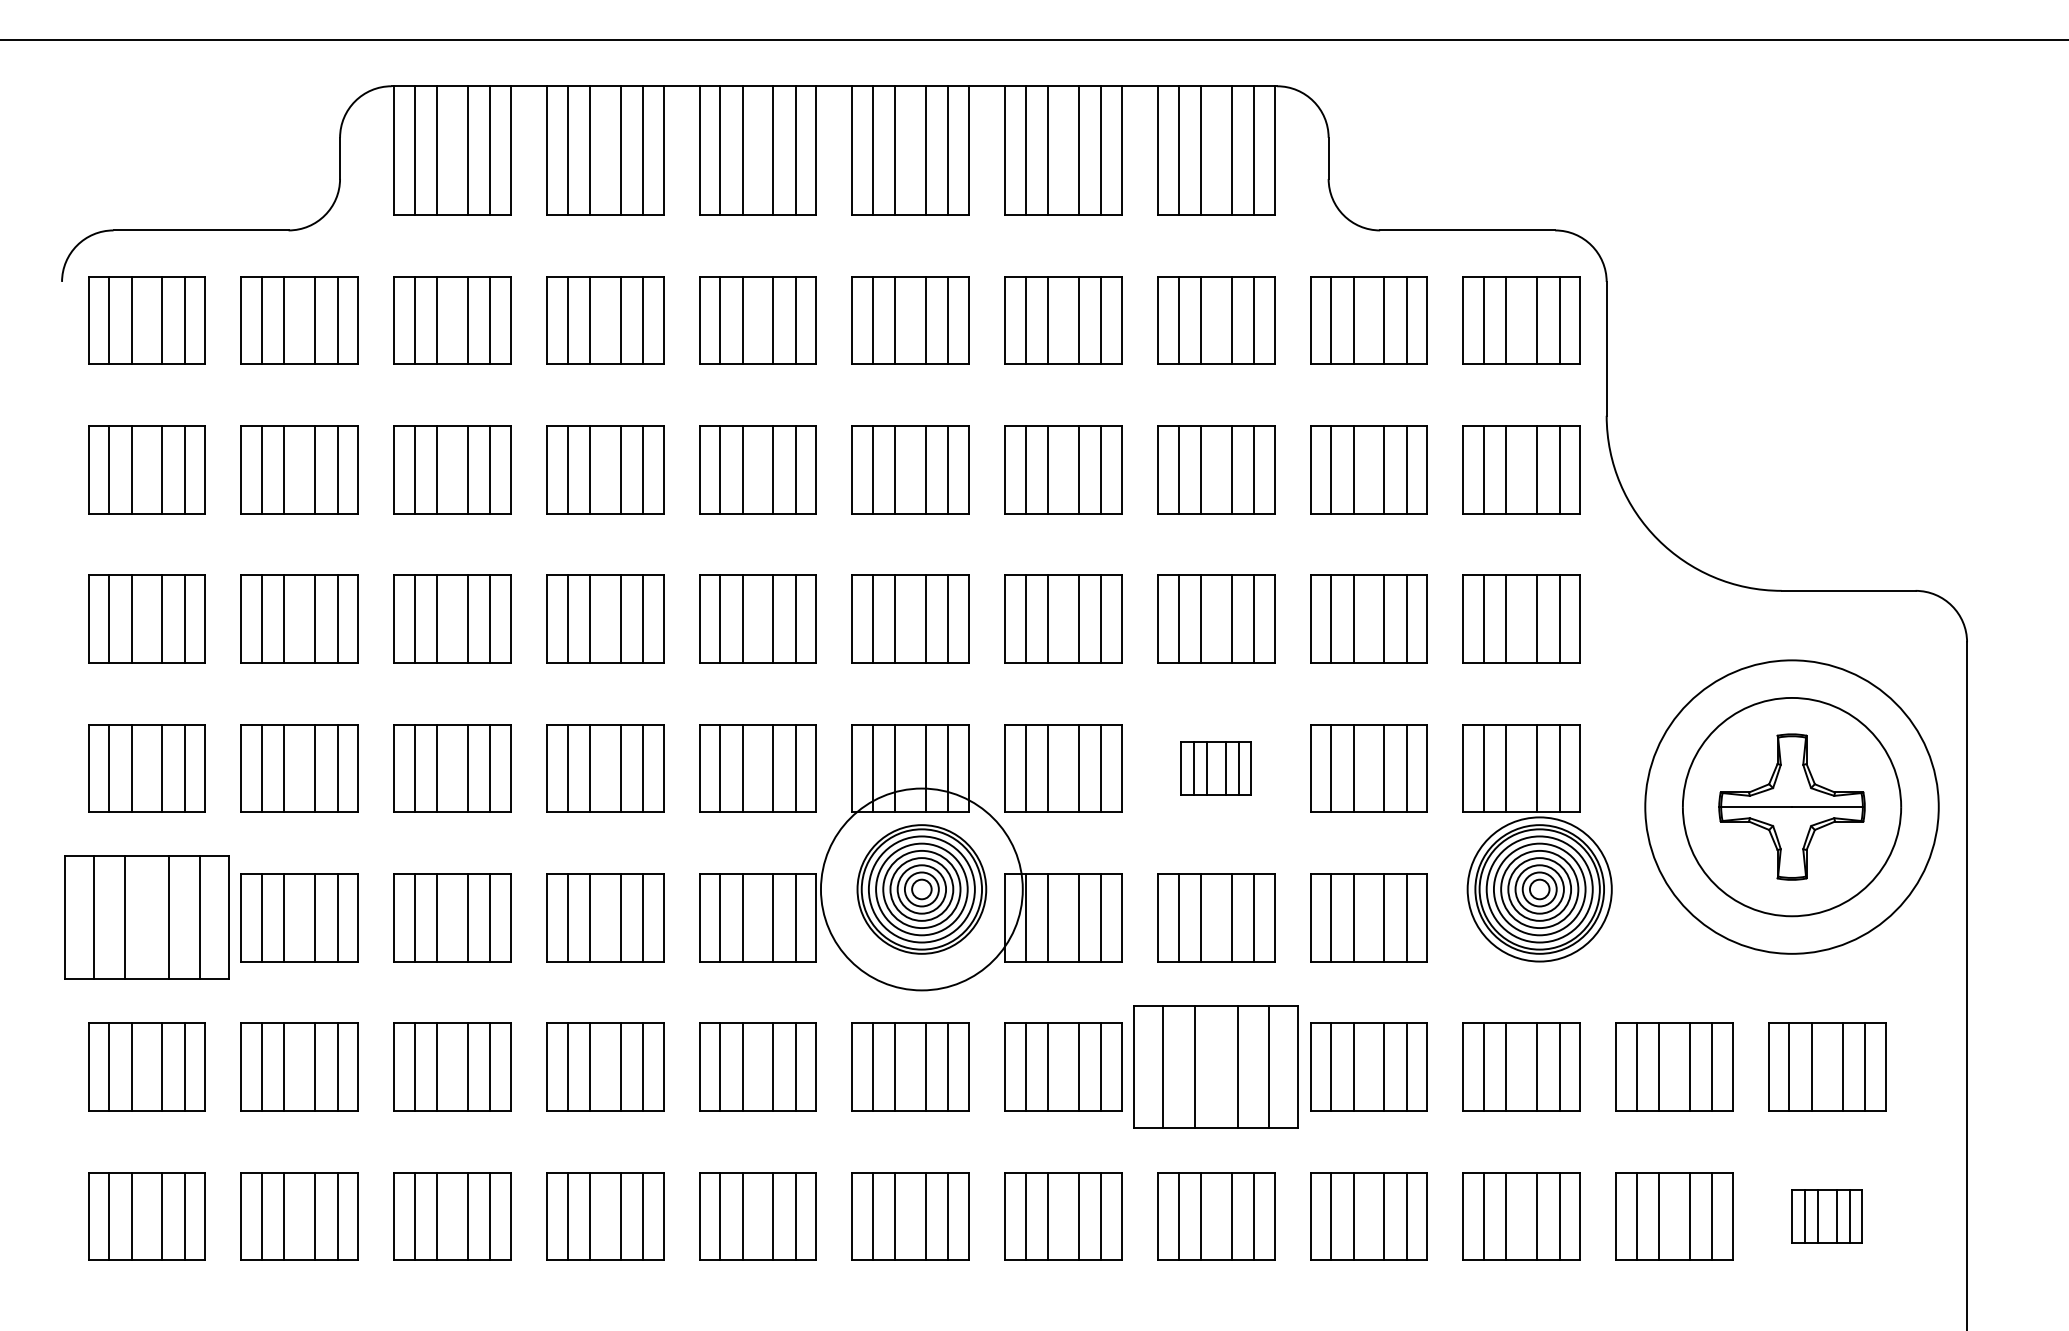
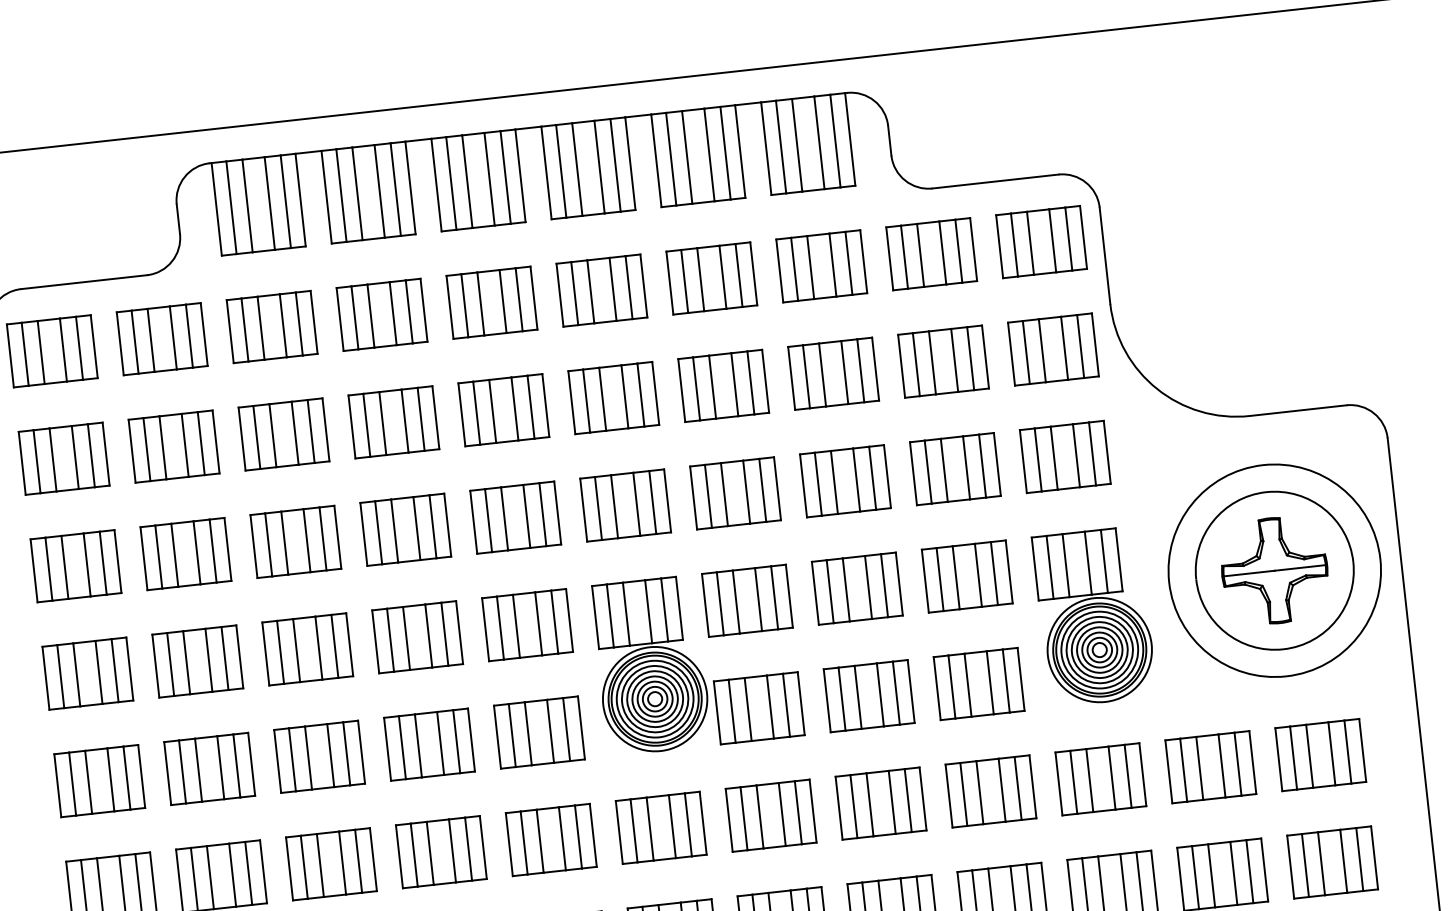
part: (1216, 768) -> (857, 588), size x1.67
circle: (921, 889) -> (654, 699), size x0.71
part: (146, 917) -> (99, 780), size x0.71
part: (1216, 1066) -> (881, 803), size x0.71
part: (1827, 1216) -> (1332, 862), size x1.67

